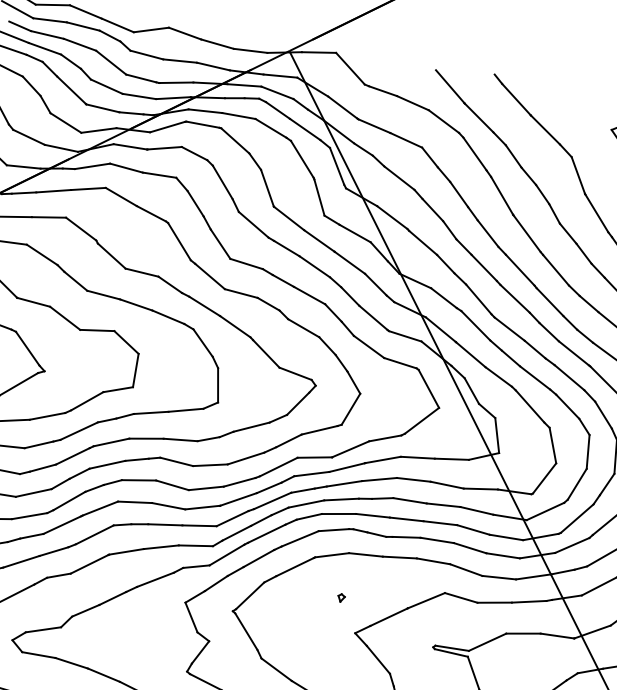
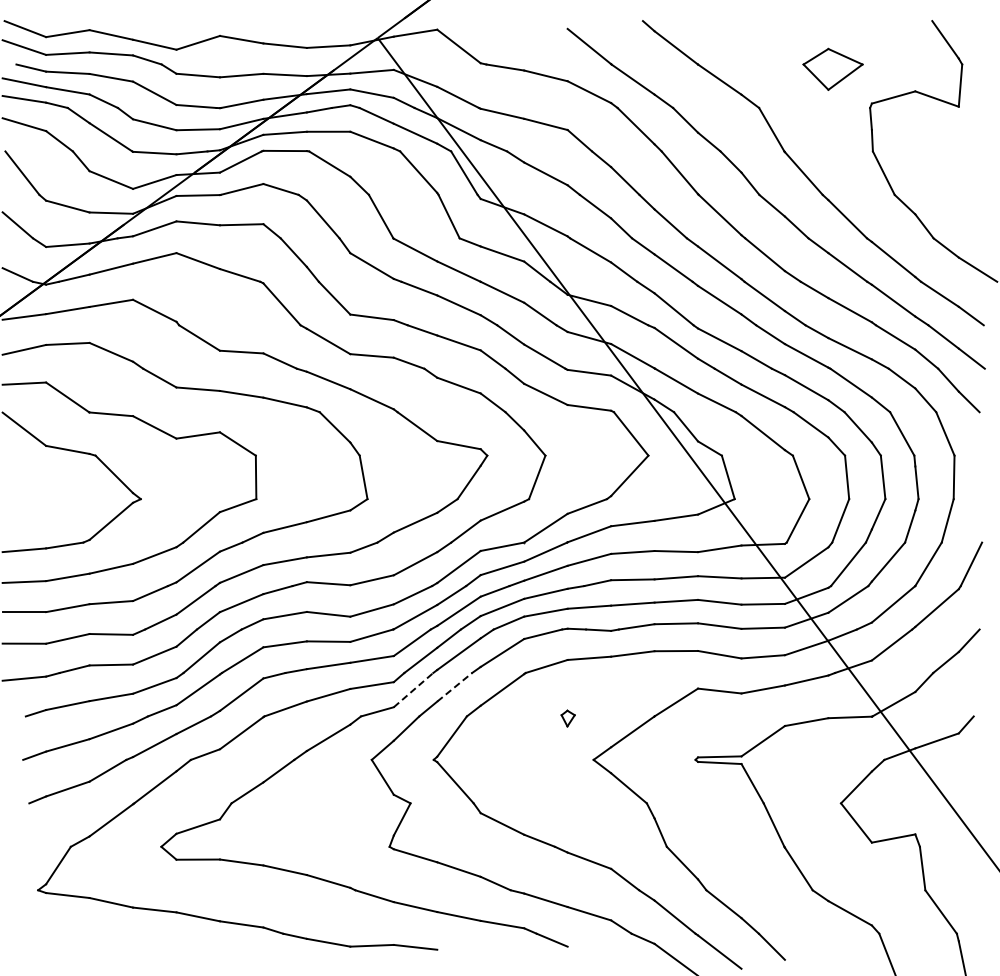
line: (227, 554) -> (413, 689), solid -> dashed
line: (258, 558) -> (454, 687), solid -> dashed
part: (340, 597) -> (567, 718), size x1.6

